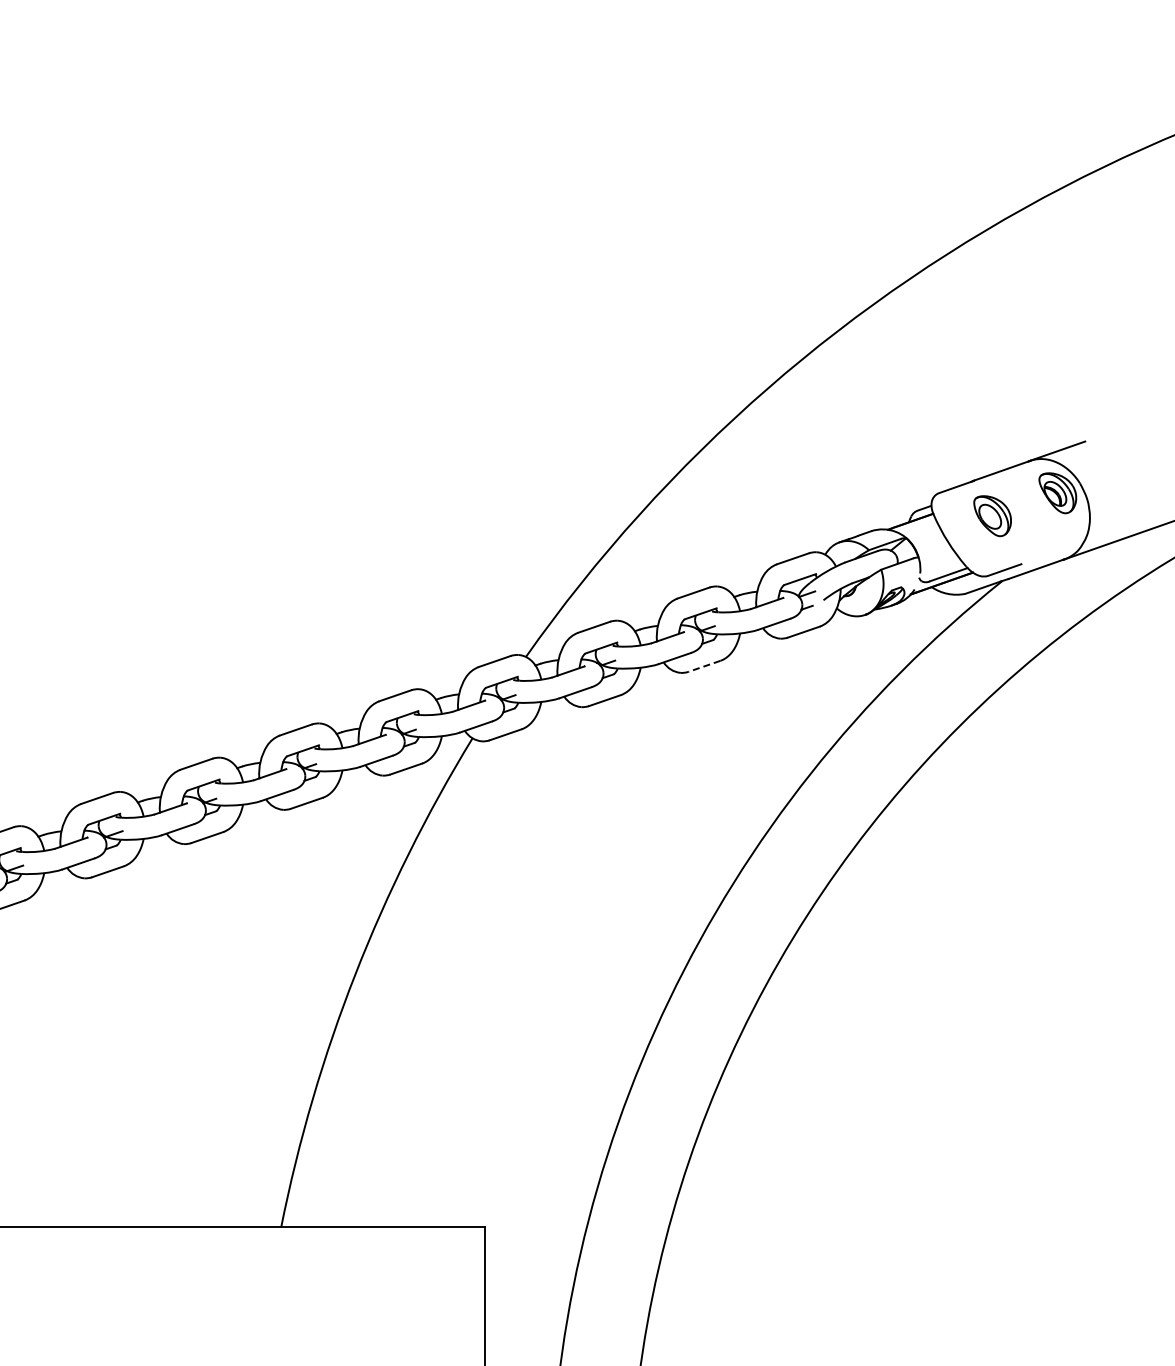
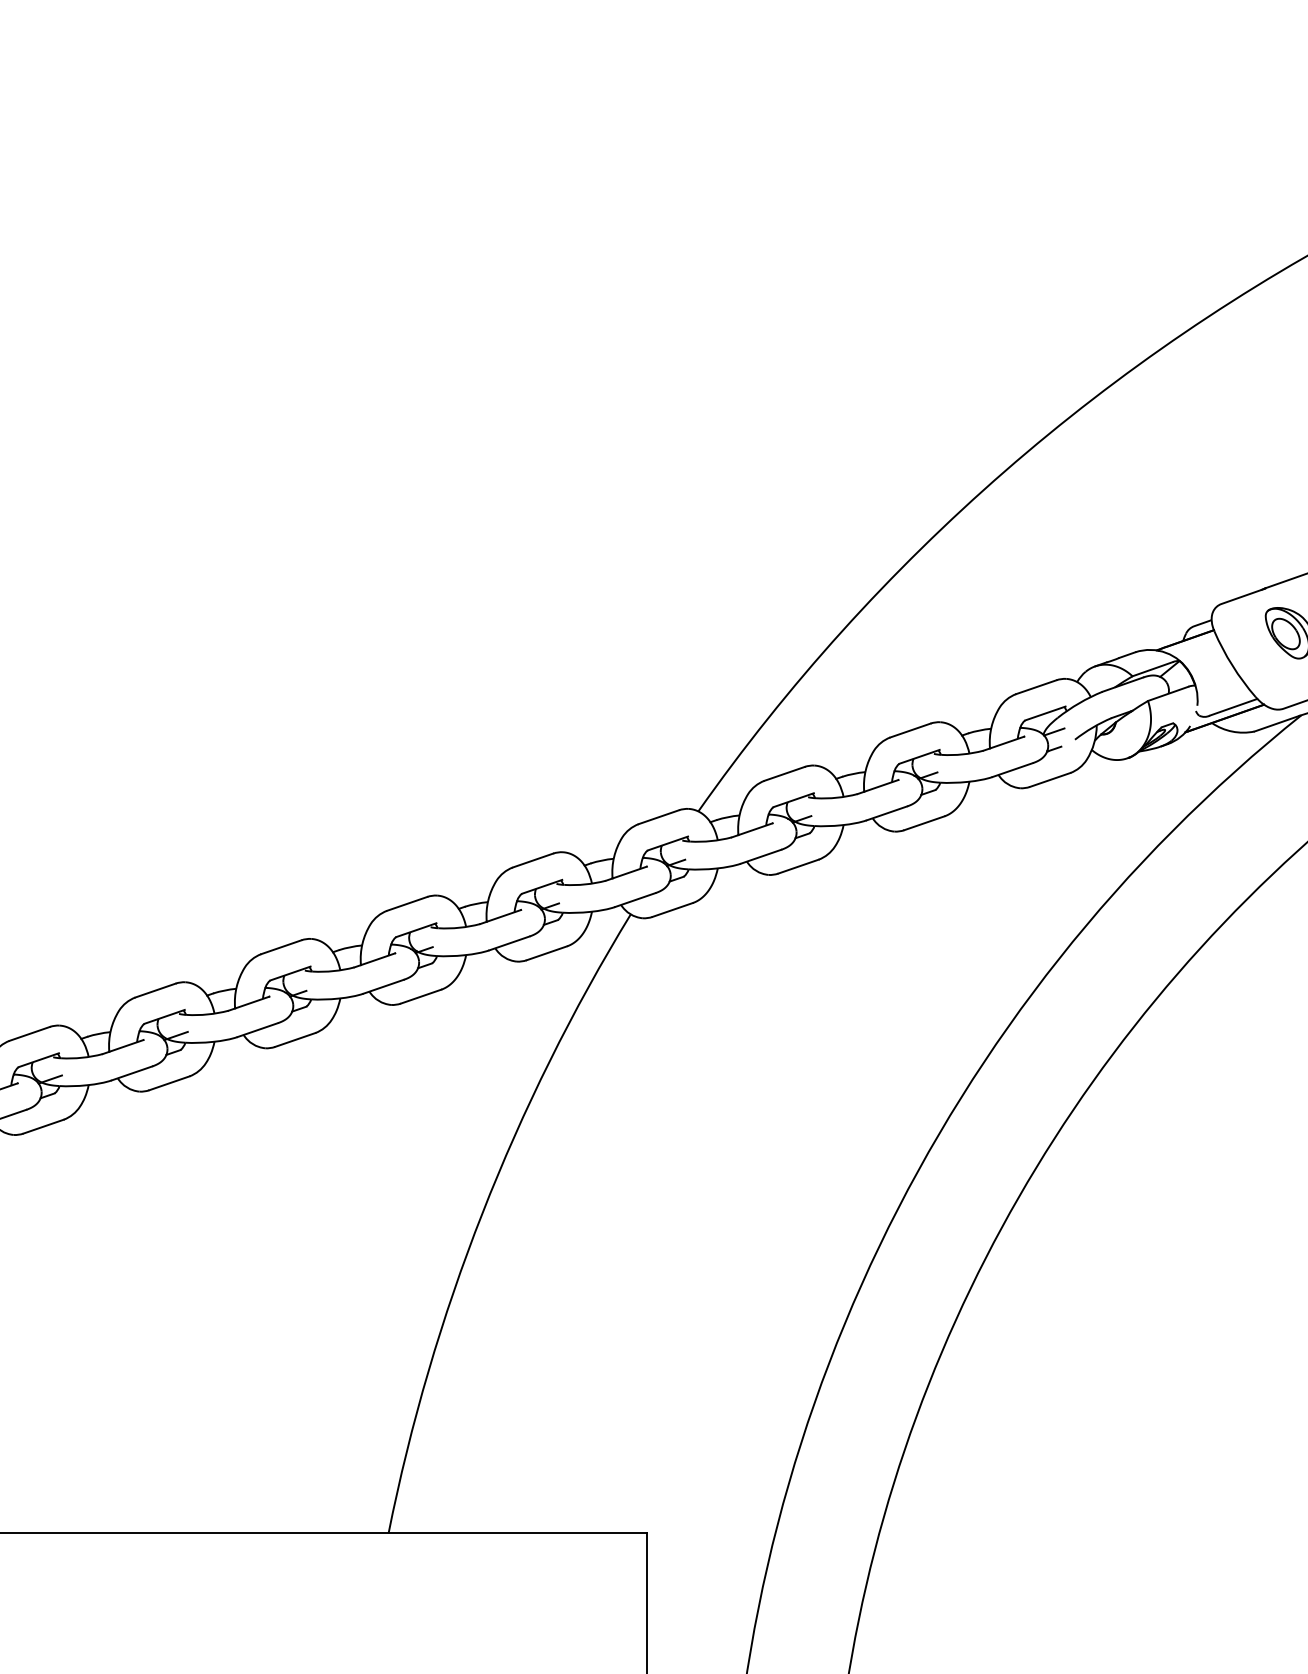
line: (704, 666) -> (924, 823), dashed -> solid

